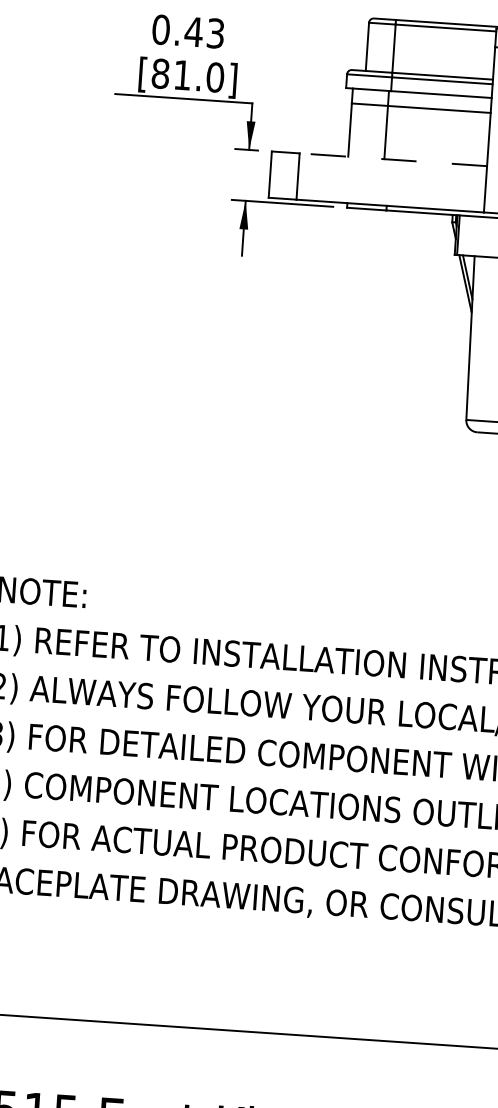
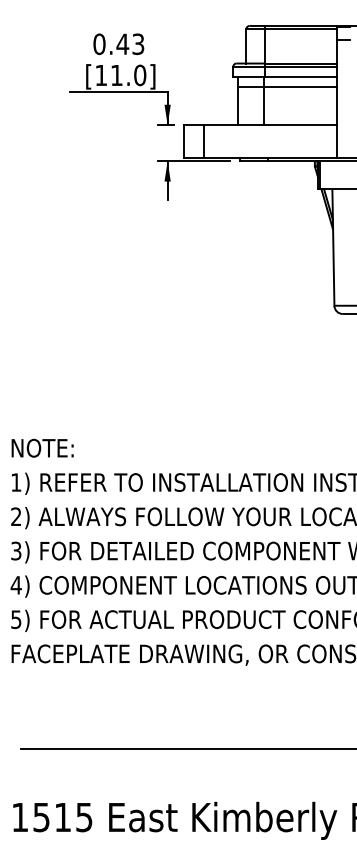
text: (160, 73) -> (101, 75), [81.0] -> [11.0]
line: (393, 160) -> (270, 125), dashed -> solid

